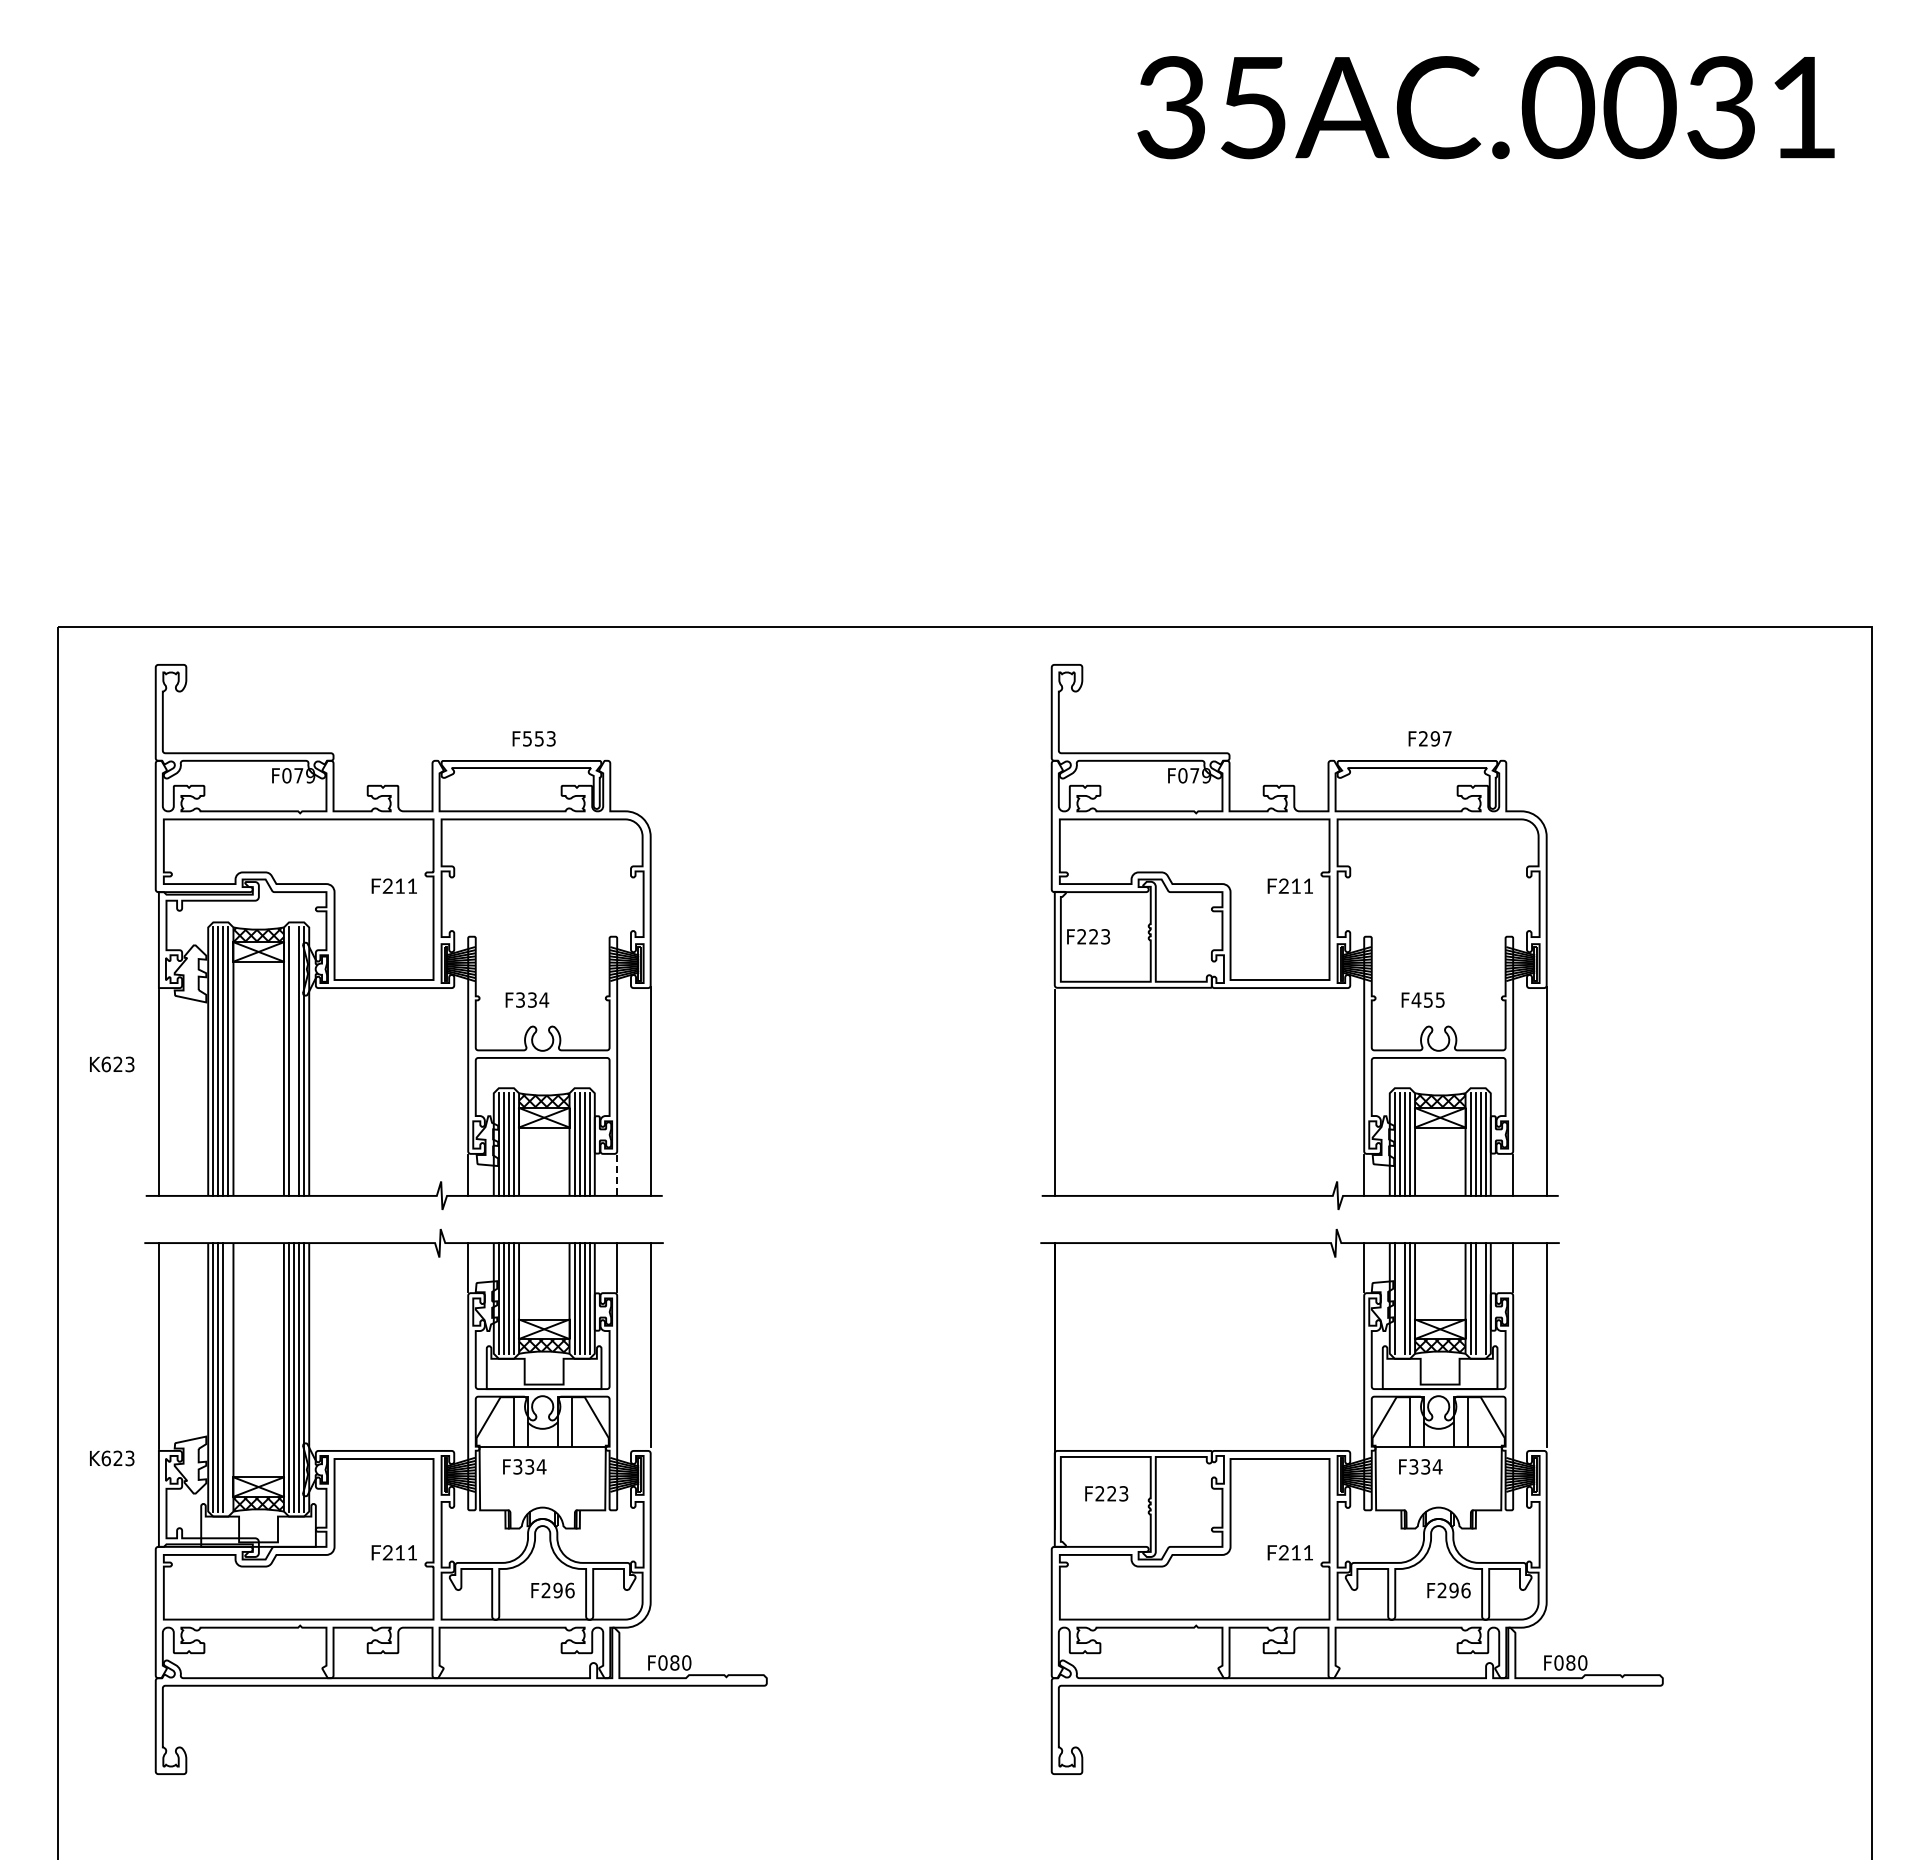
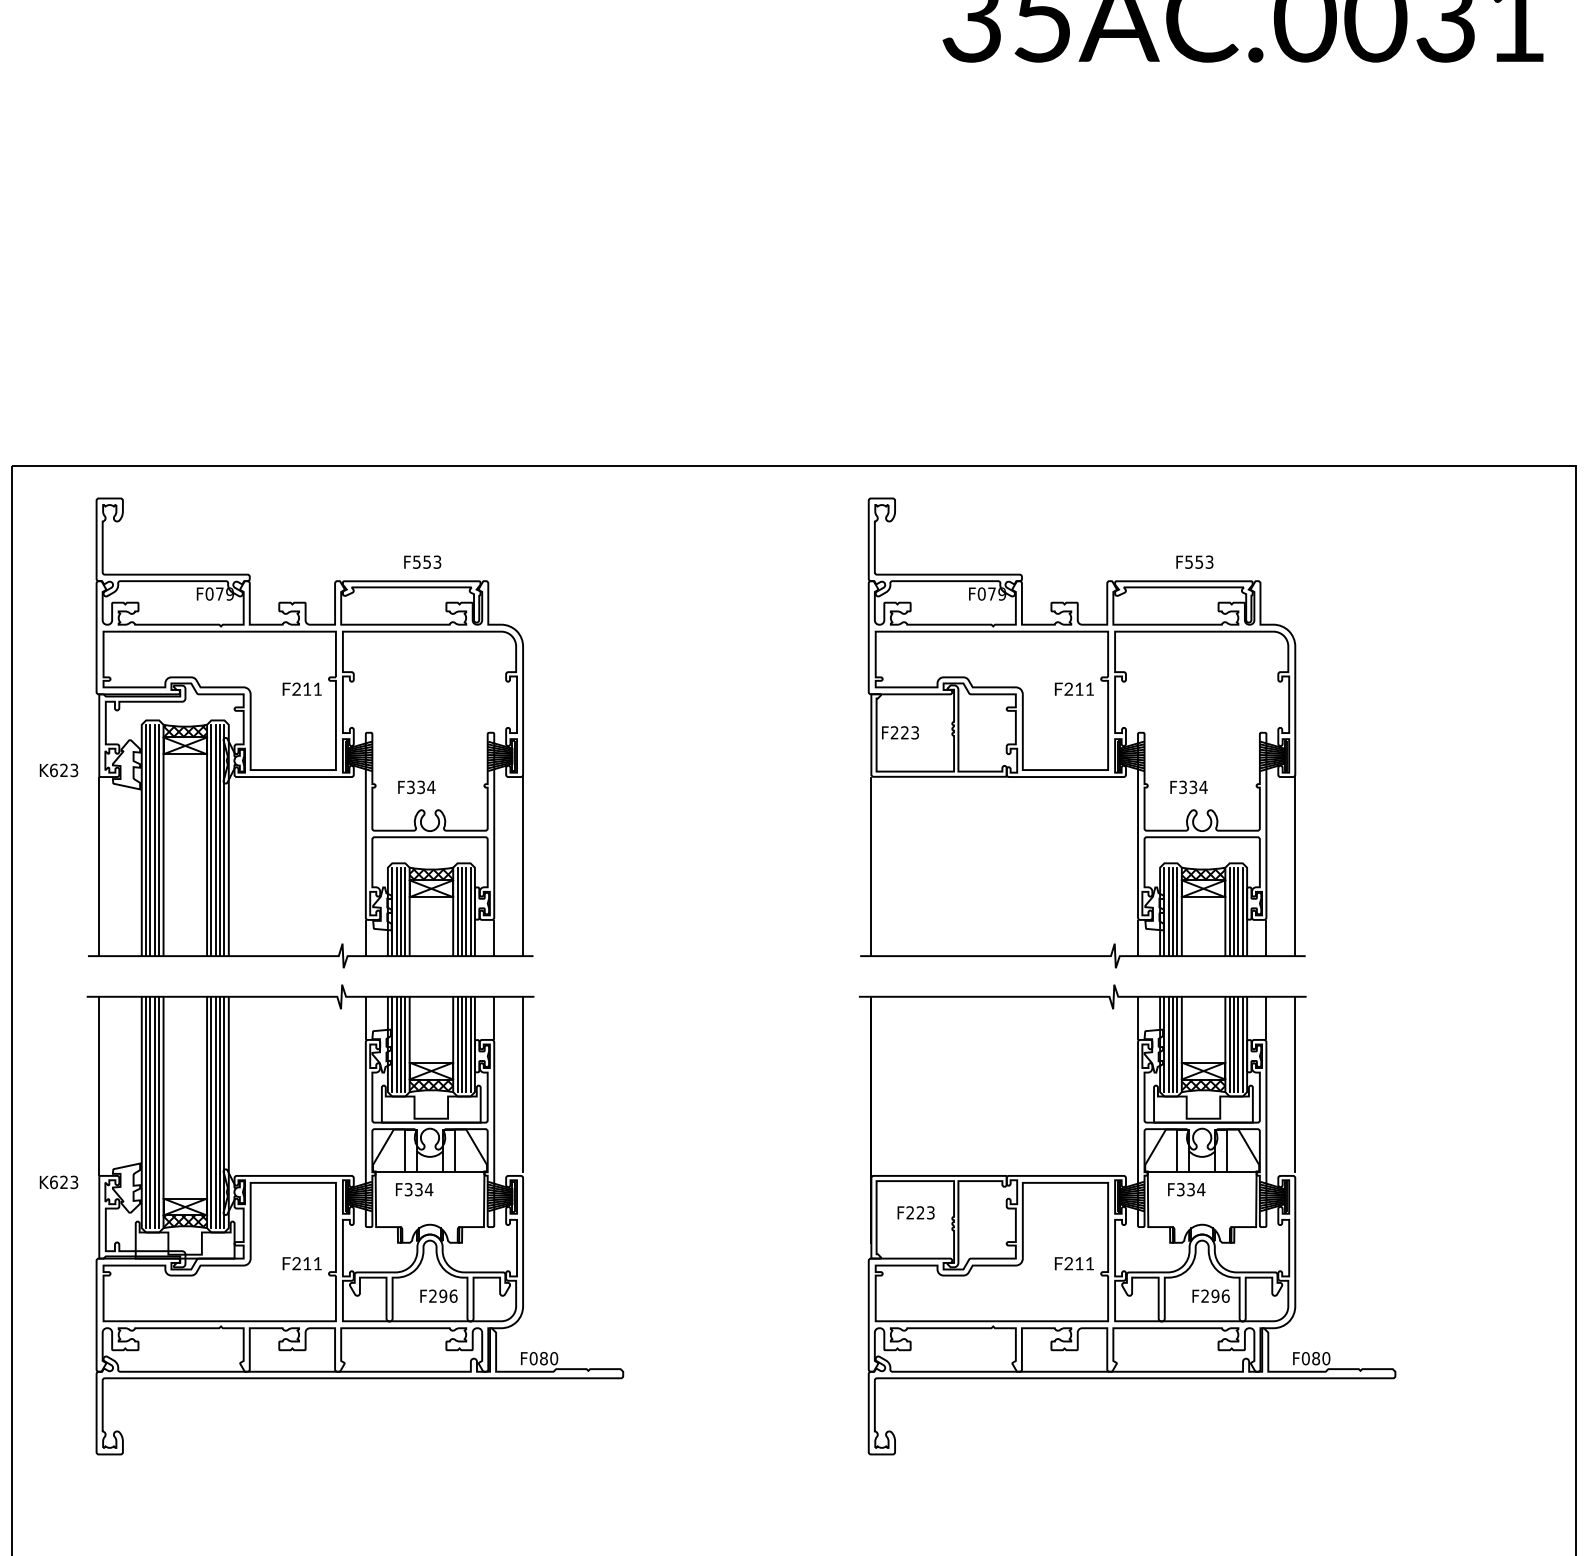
text: (1435, 738) -> (1199, 561), F297 -> F553
text: (1428, 999) -> (1193, 786), F455 -> F334
line: (294, 1061) -> (216, 840), added
text: (112, 1064) -> (59, 770), moved
line: (617, 1175) -> (494, 938), dashed -> solid
line: (1399, 1298) -> (1168, 1044), added
line: (1480, 1298) -> (1238, 1044), added
line: (228, 1377) -> (159, 1112), added

